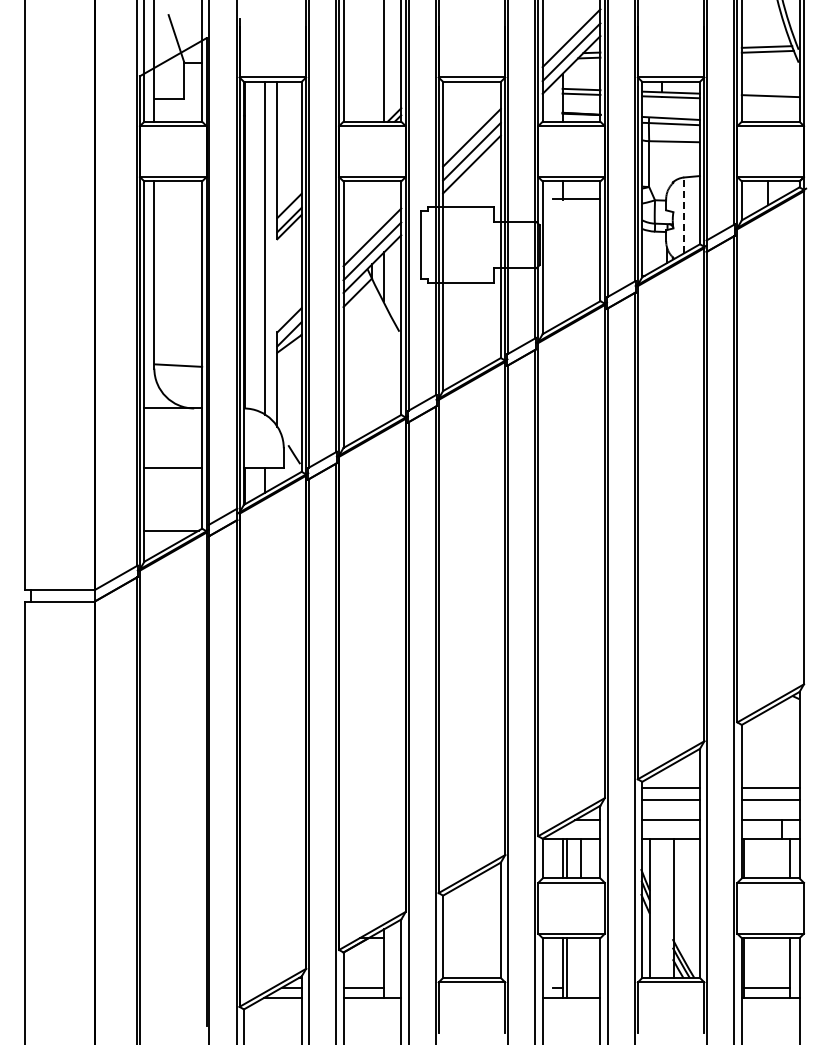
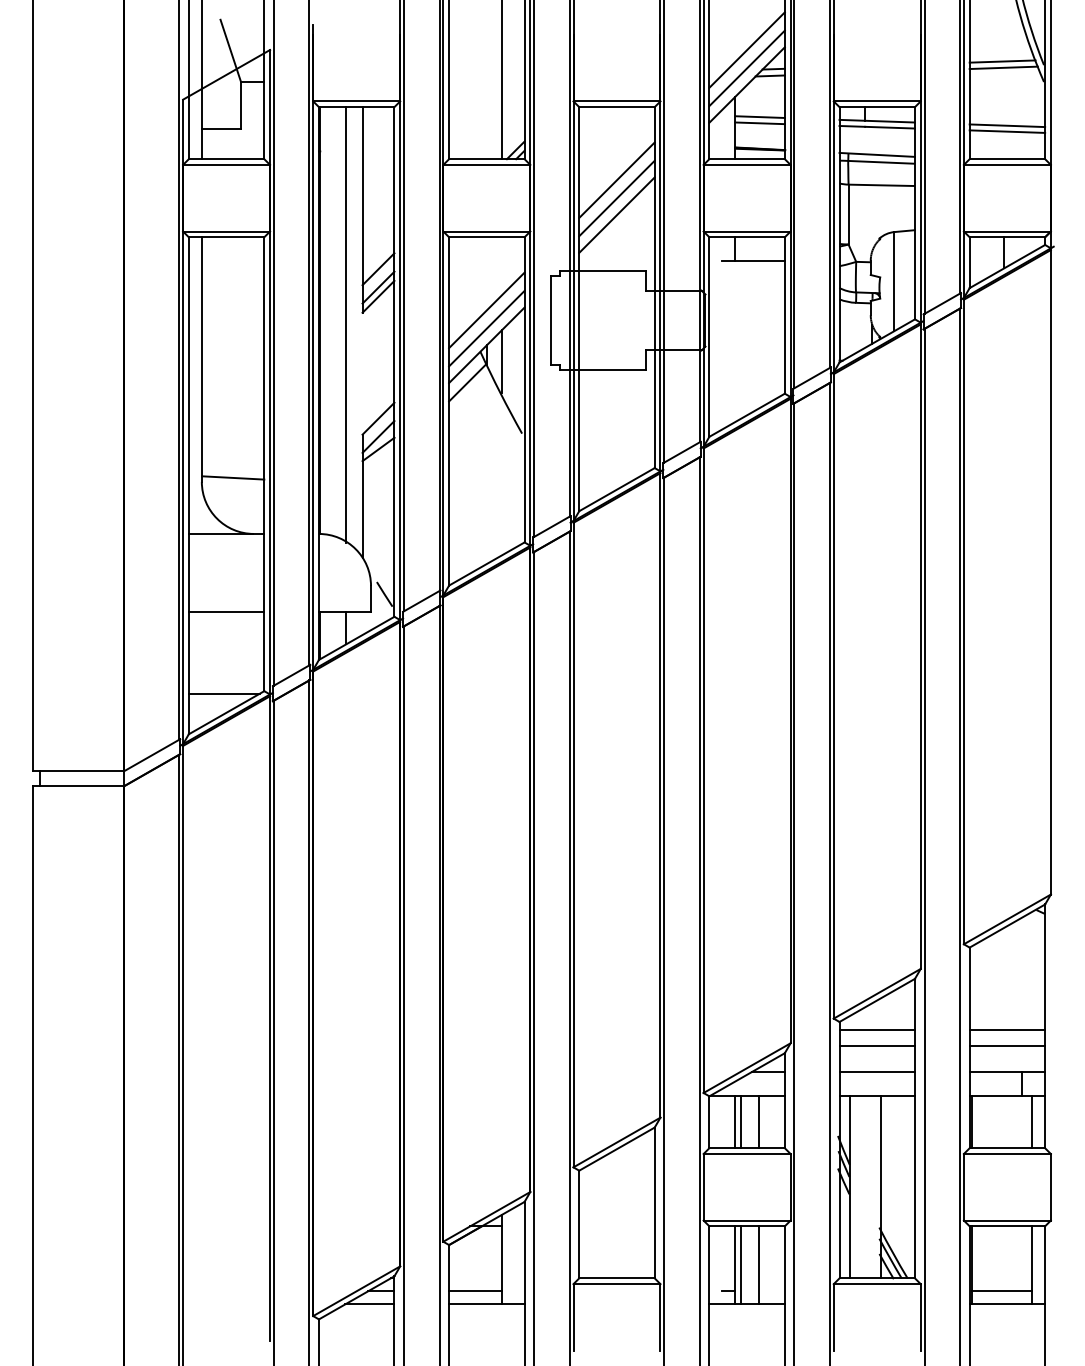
line: (770, 100) -> (1007, 131), added
line: (684, 215) -> (894, 281), dashed -> solid
line: (580, 967) -> (758, 1264), added

